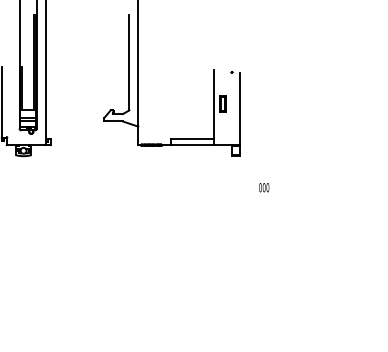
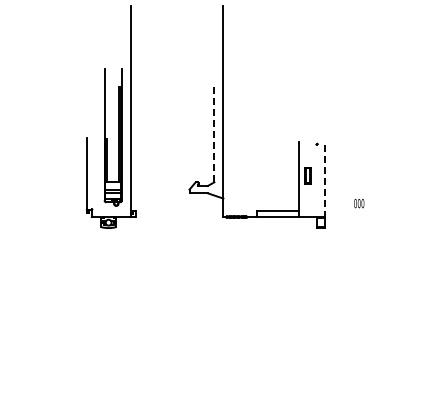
line: (129, 62) -> (214, 134), solid -> dashed
line: (239, 109) -> (324, 181), solid -> dashed
text: (264, 187) -> (359, 203), moved

